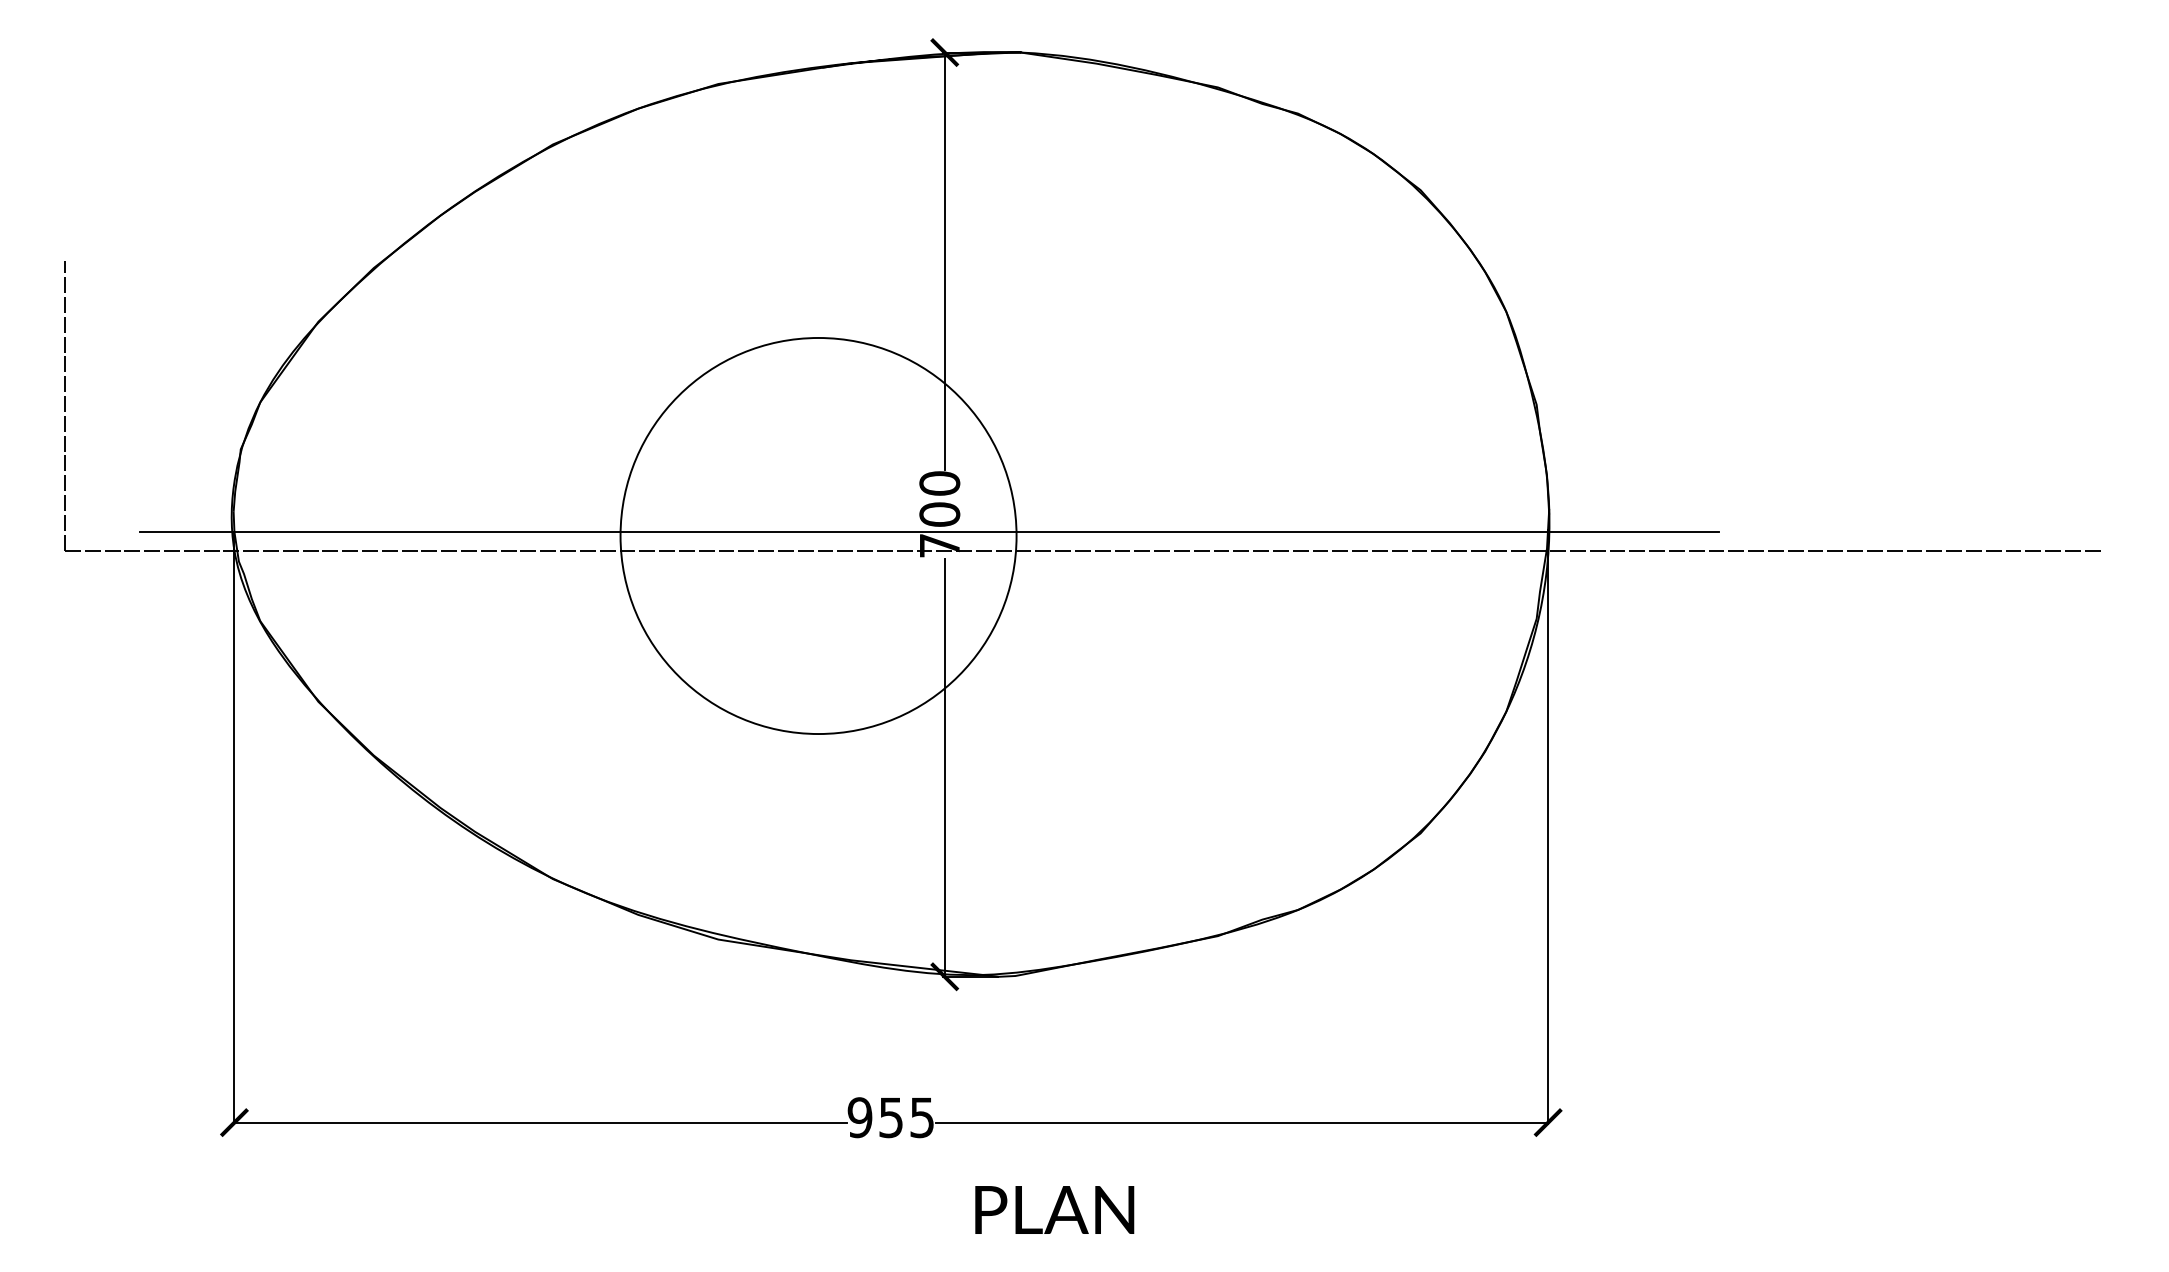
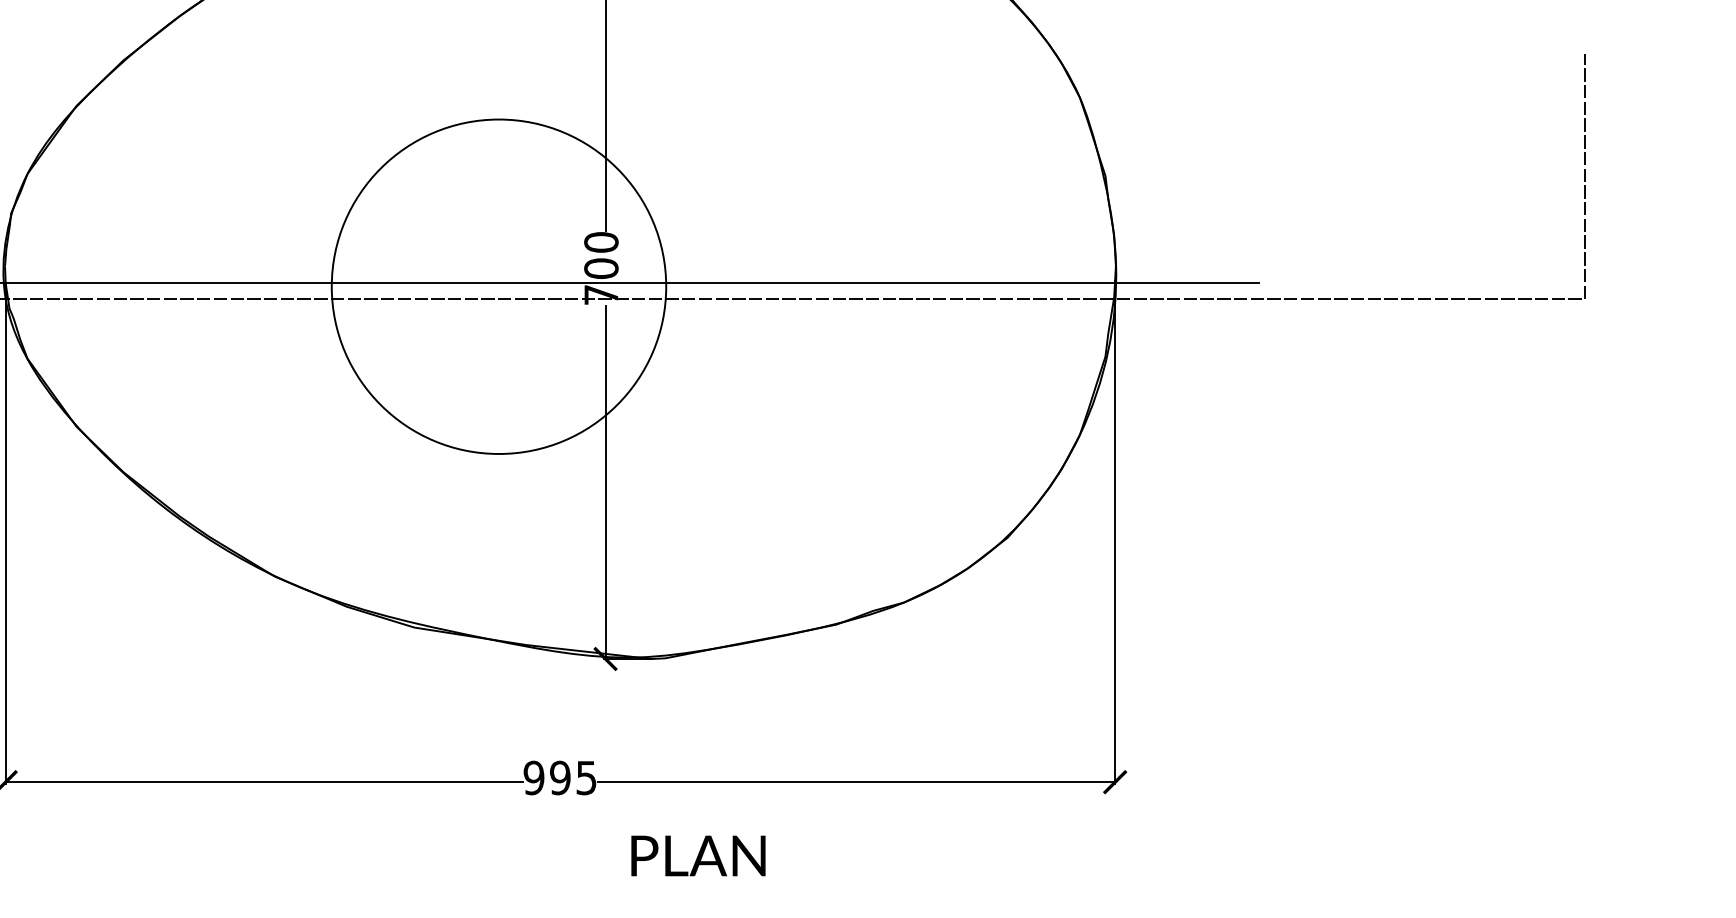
line: (2103, 405) -> (1584, 176), added
text: (890, 1117) -> (559, 777), 955 -> 995

